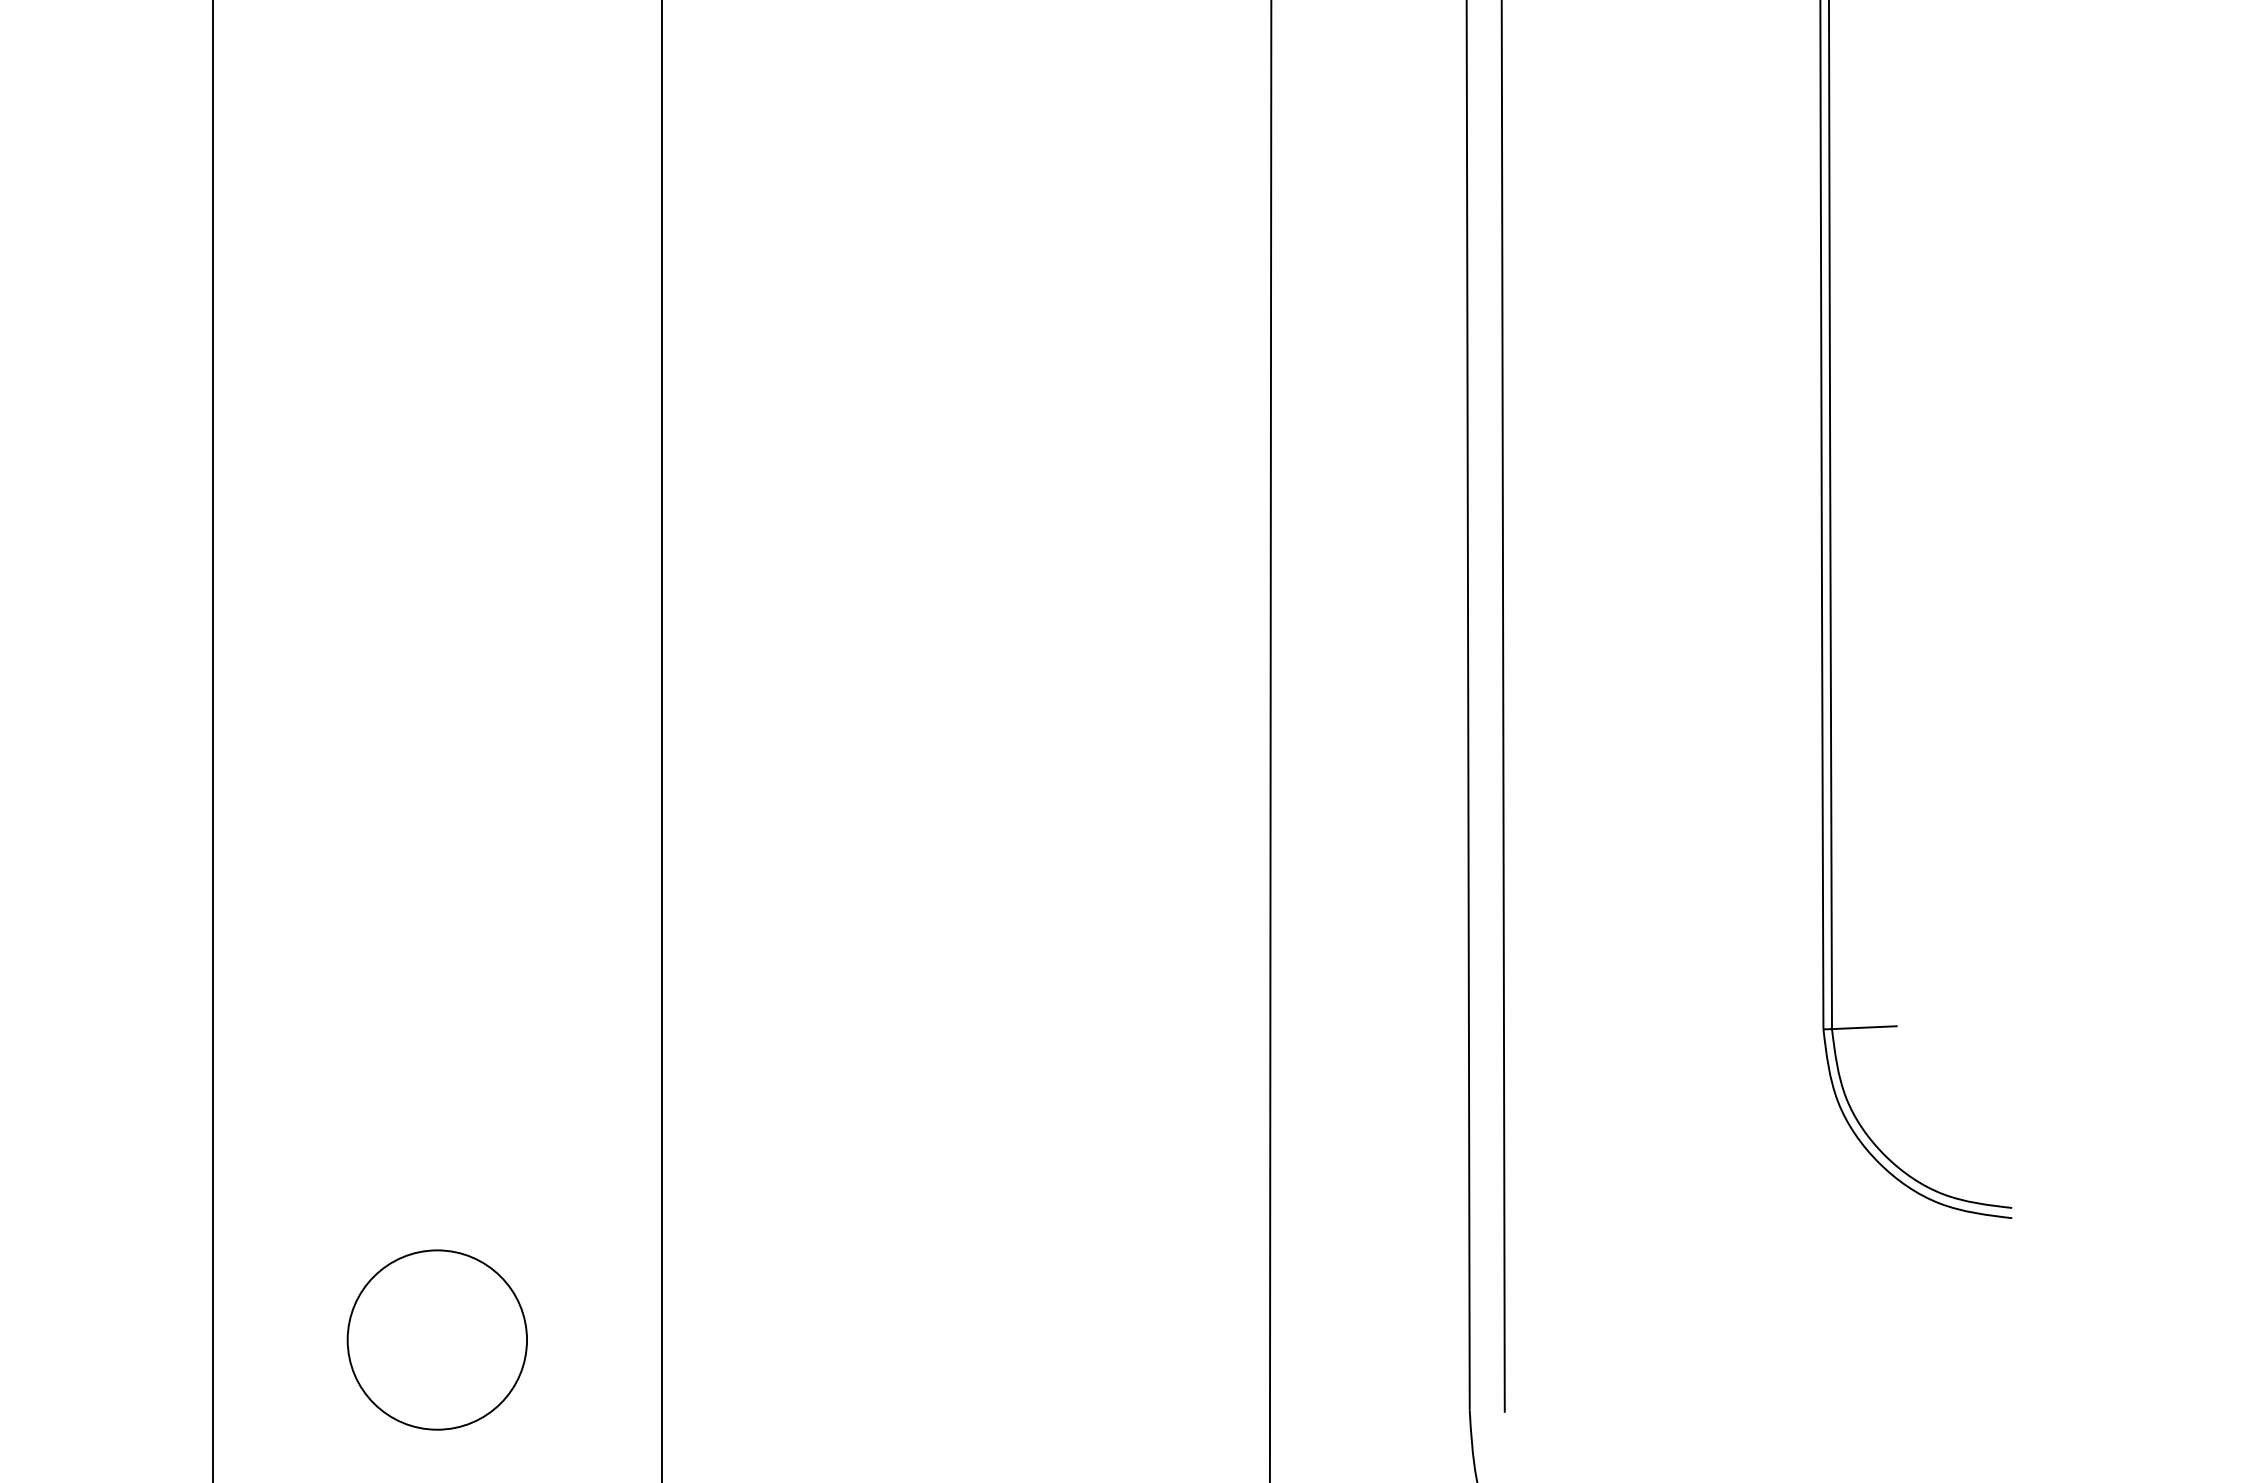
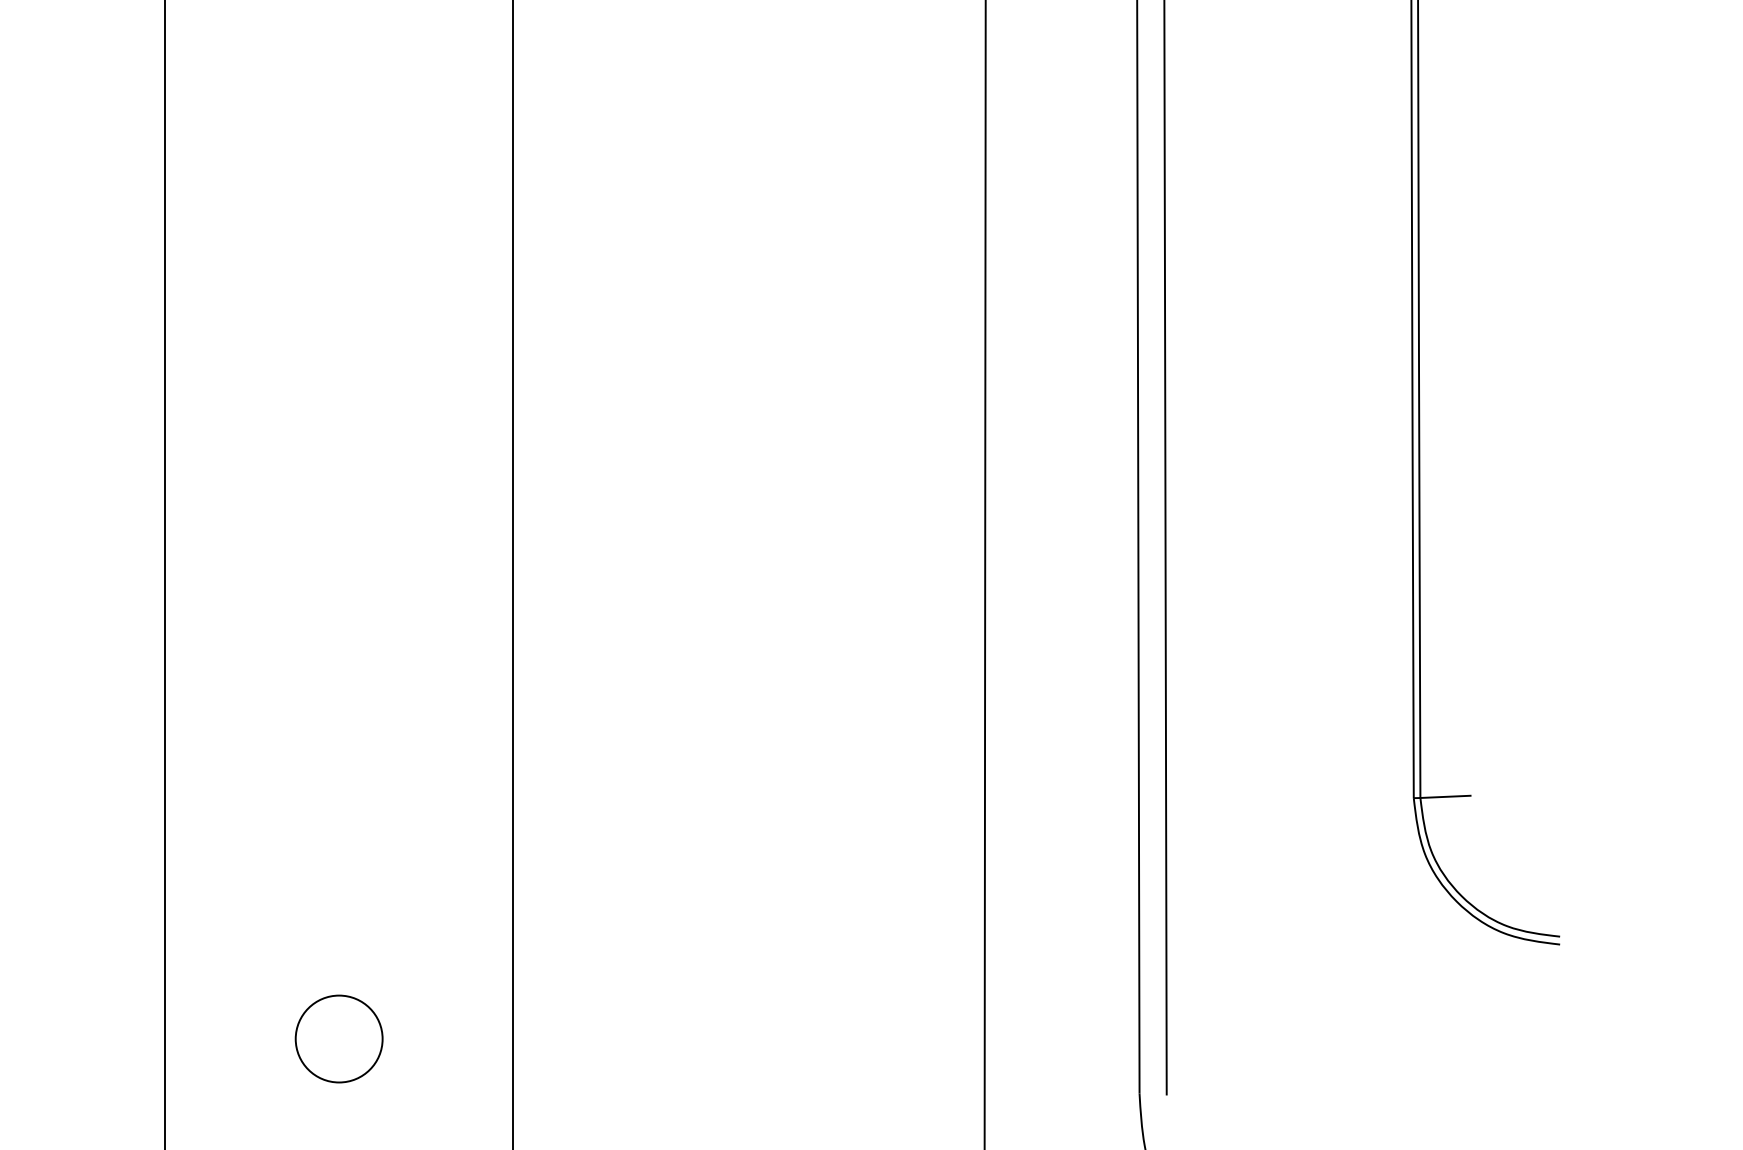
circle: (437, 1339) -> (339, 1038), size x0.62

